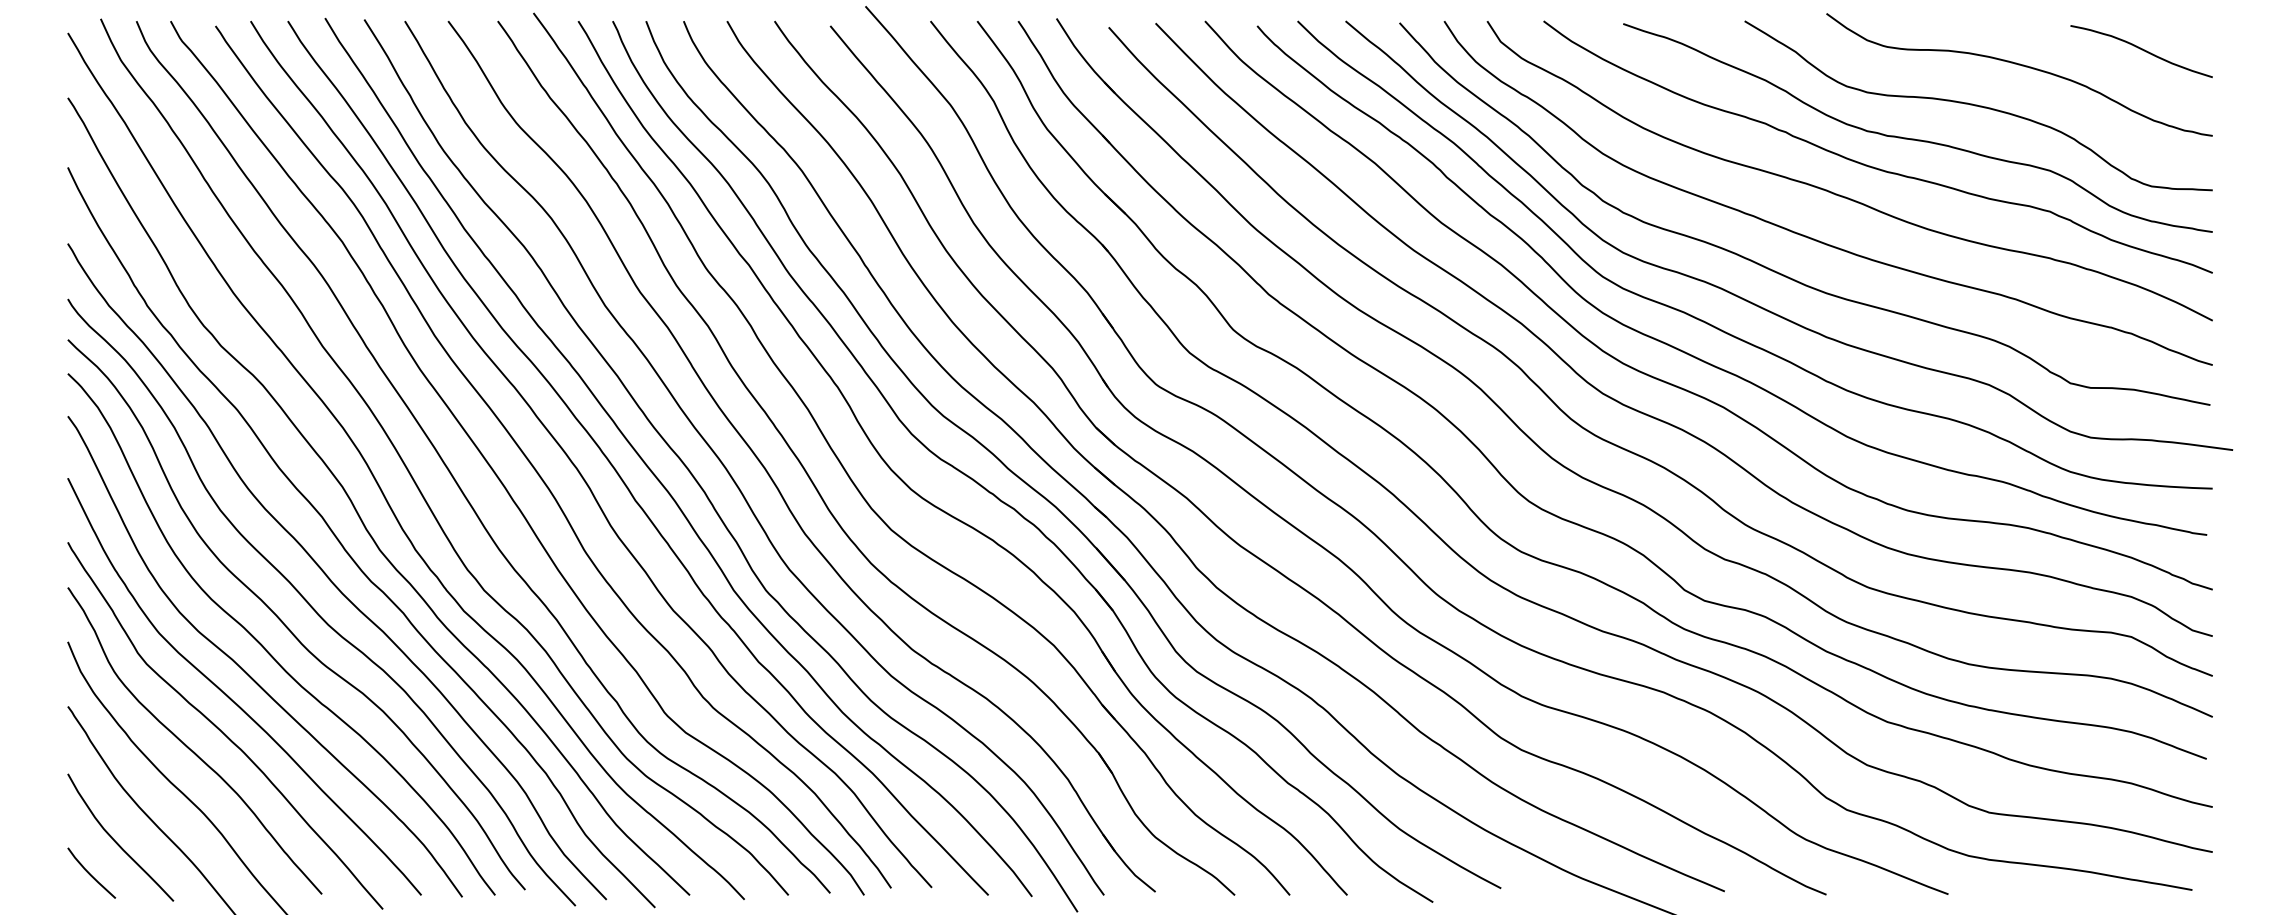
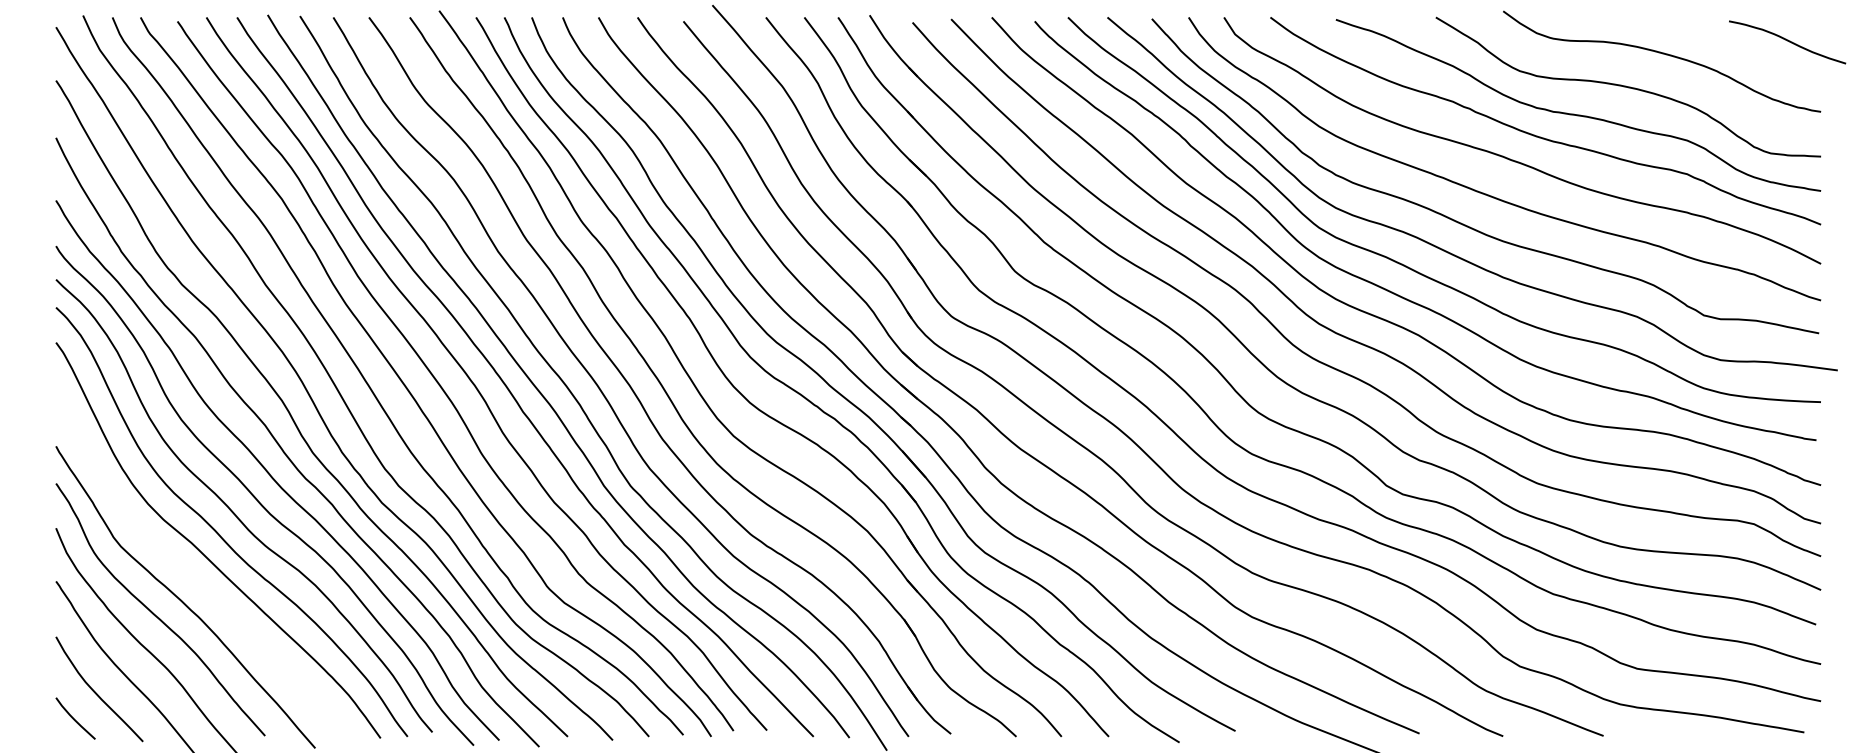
curve: (2141, 50) -> (1787, 41), moved
curve: (232, 699) -> (191, 575), removed

